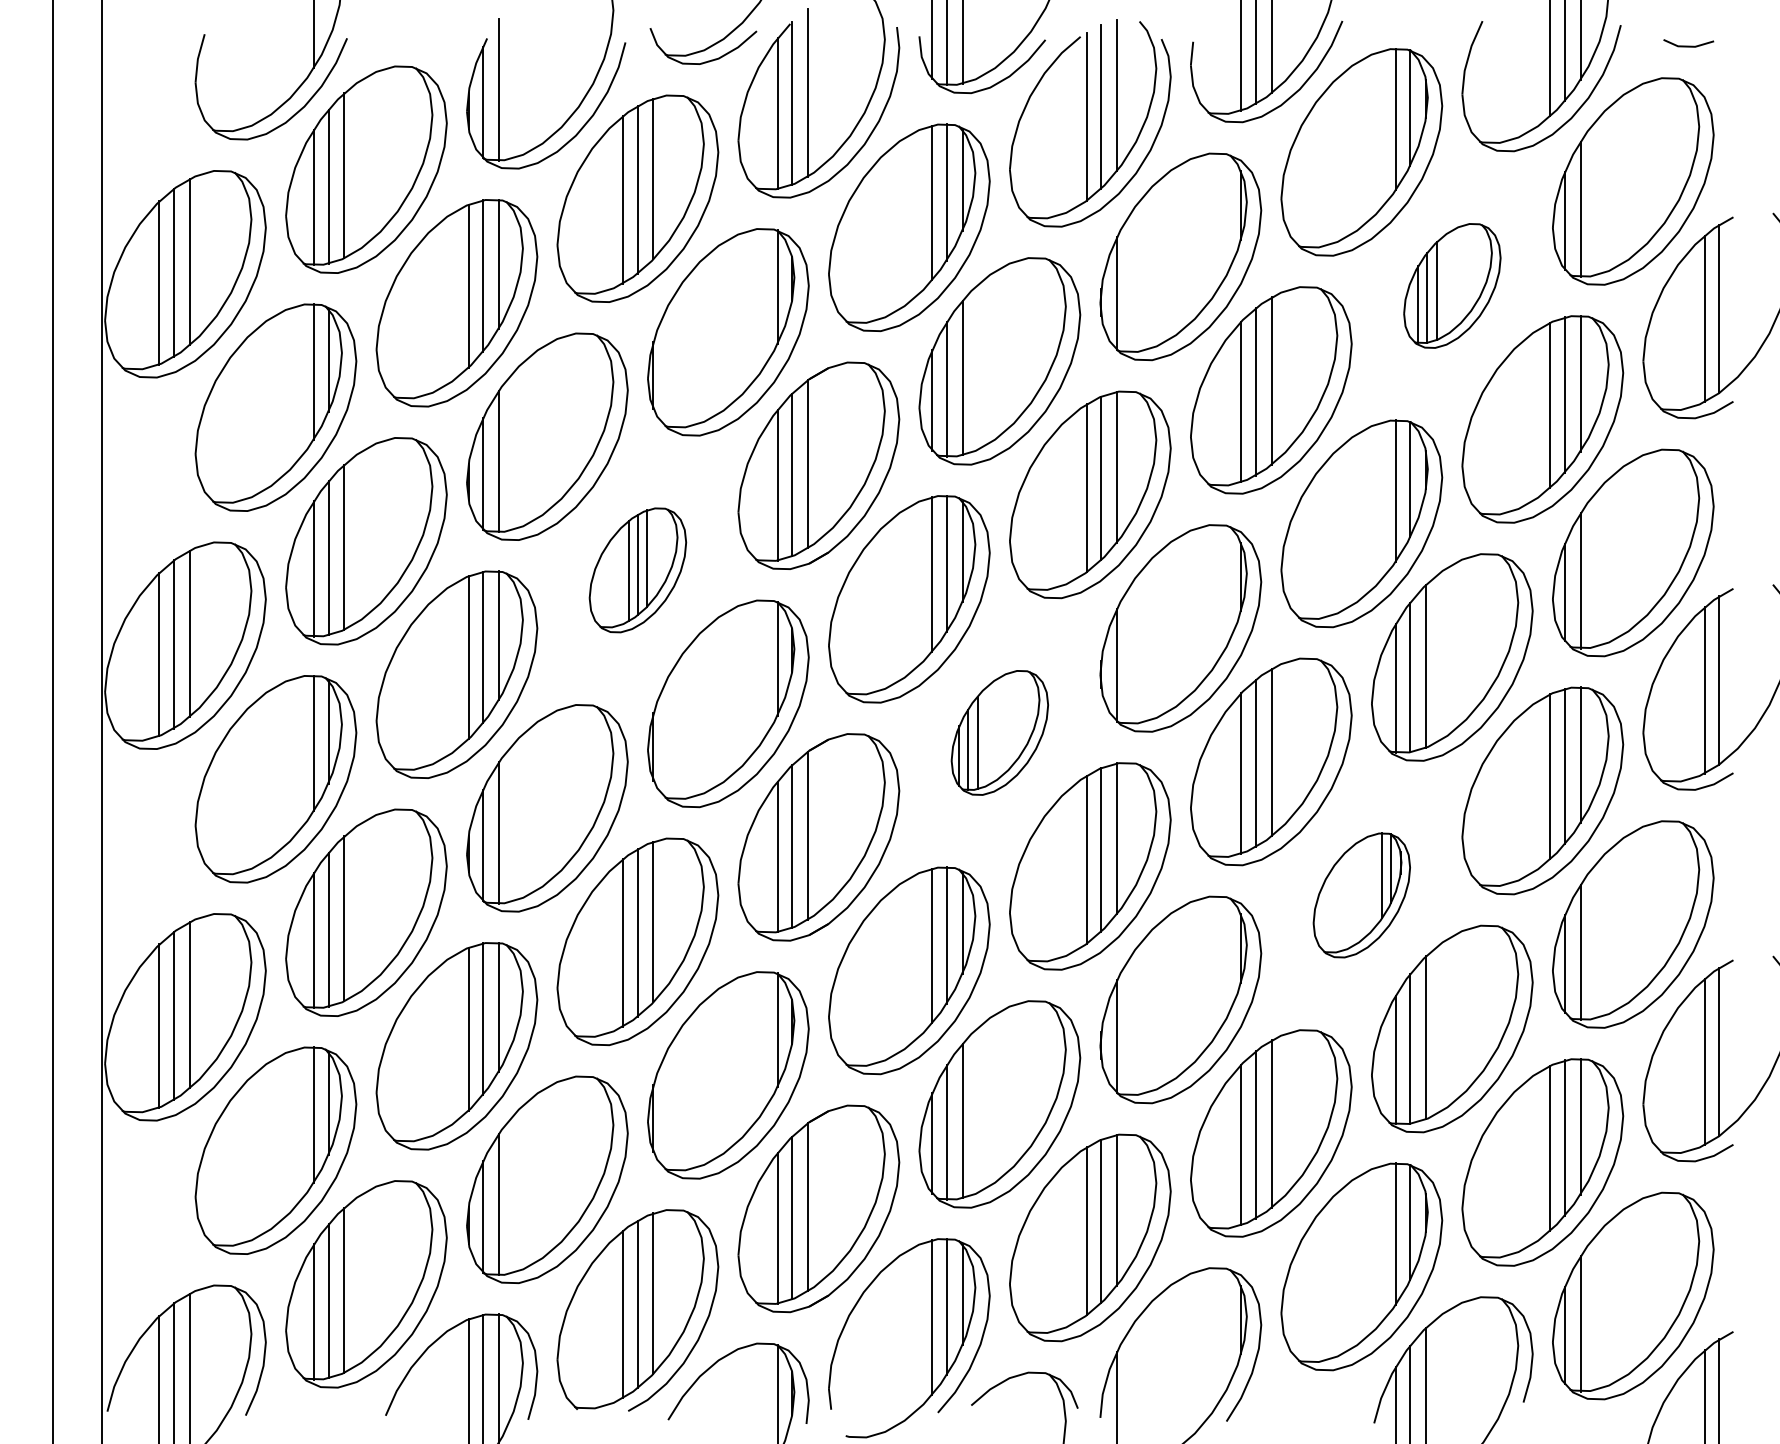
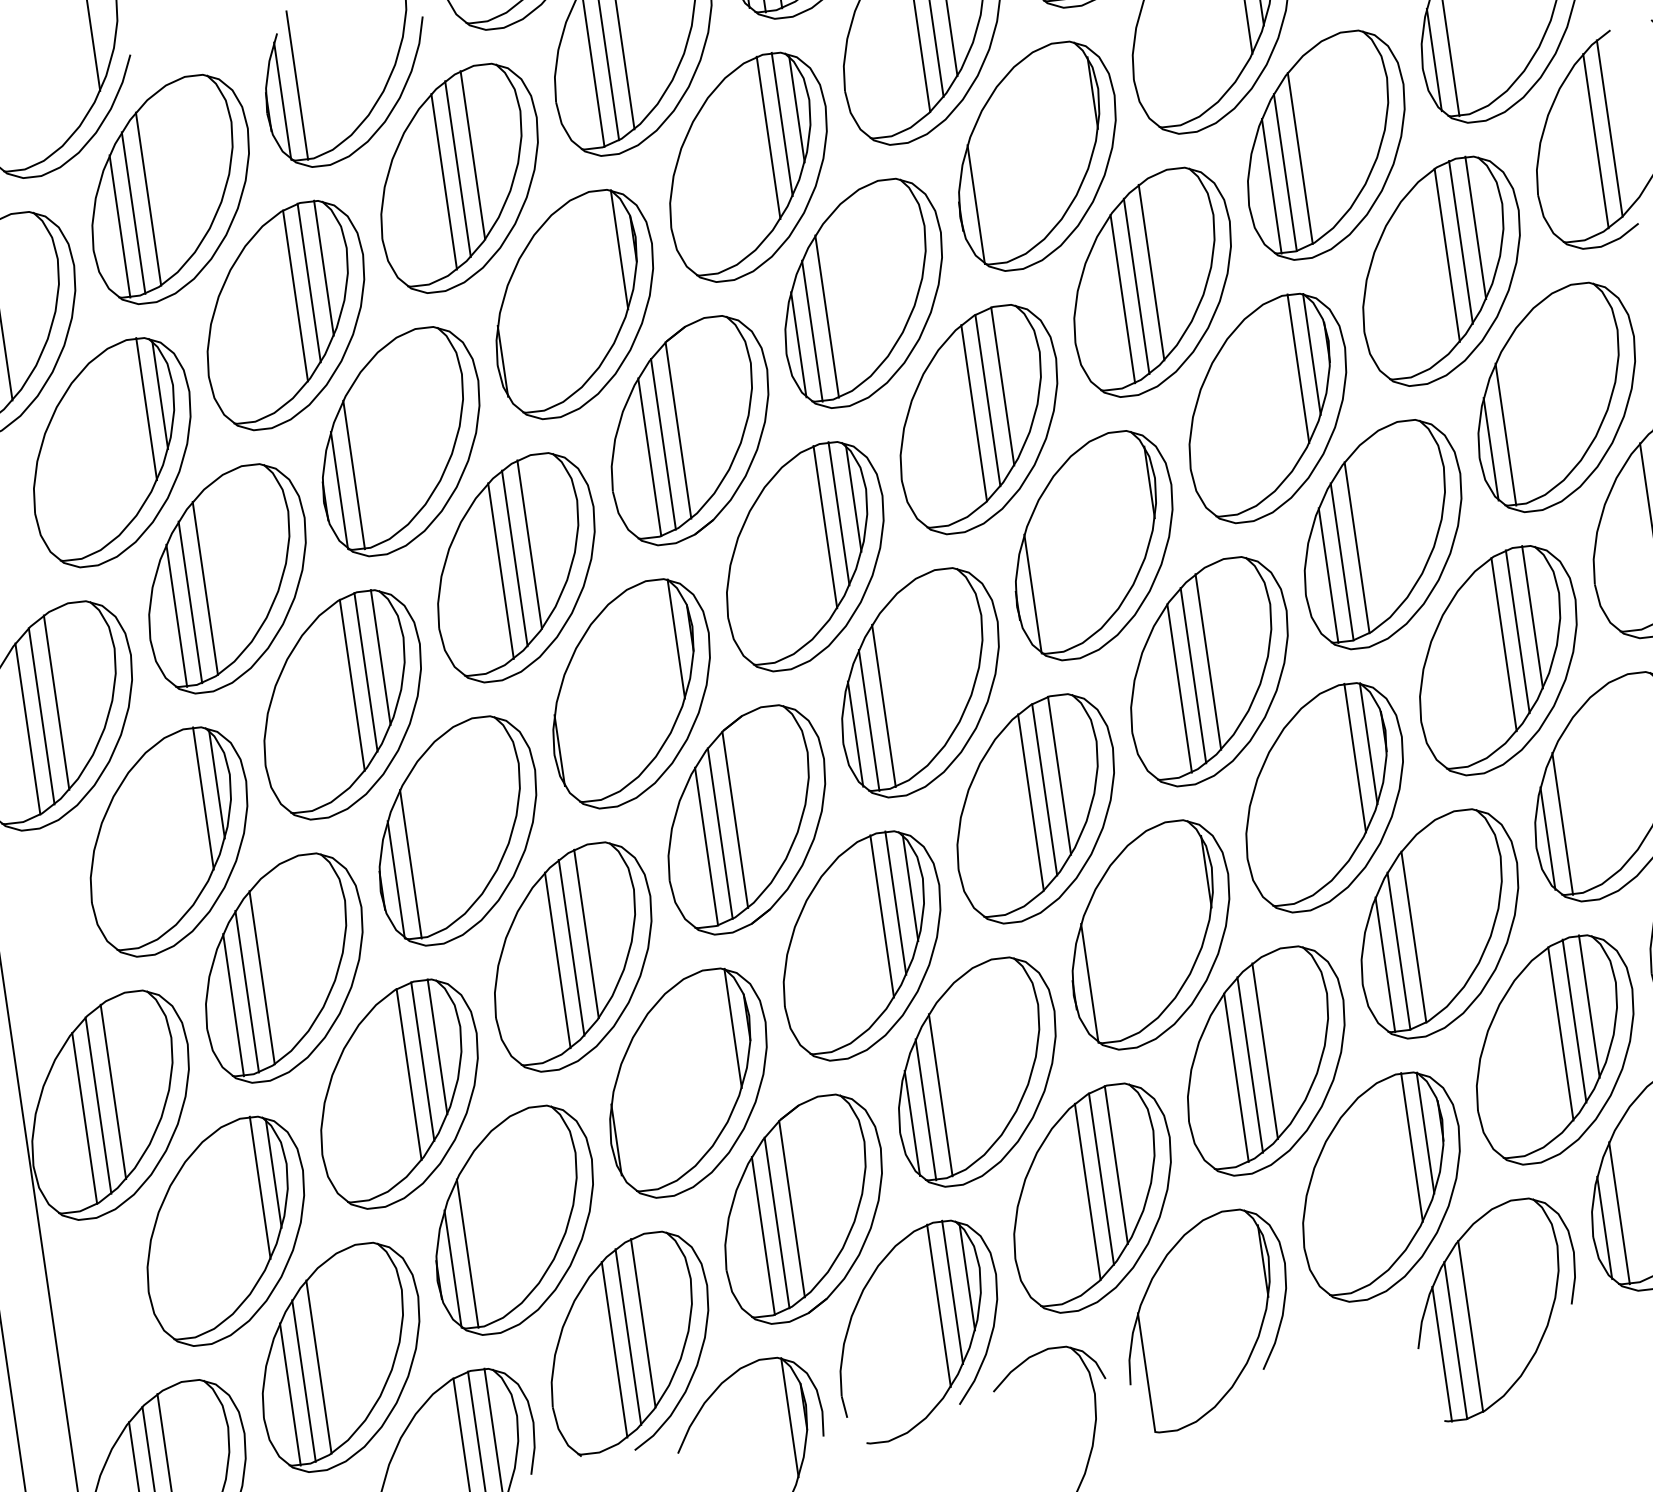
part: (1452, 285) -> (1326, 144), size x1.67
part: (637, 570) -> (515, 567), size x1.67
part: (999, 732) -> (920, 682), size x1.67
part: (1361, 895) -> (1324, 797), size x1.67

